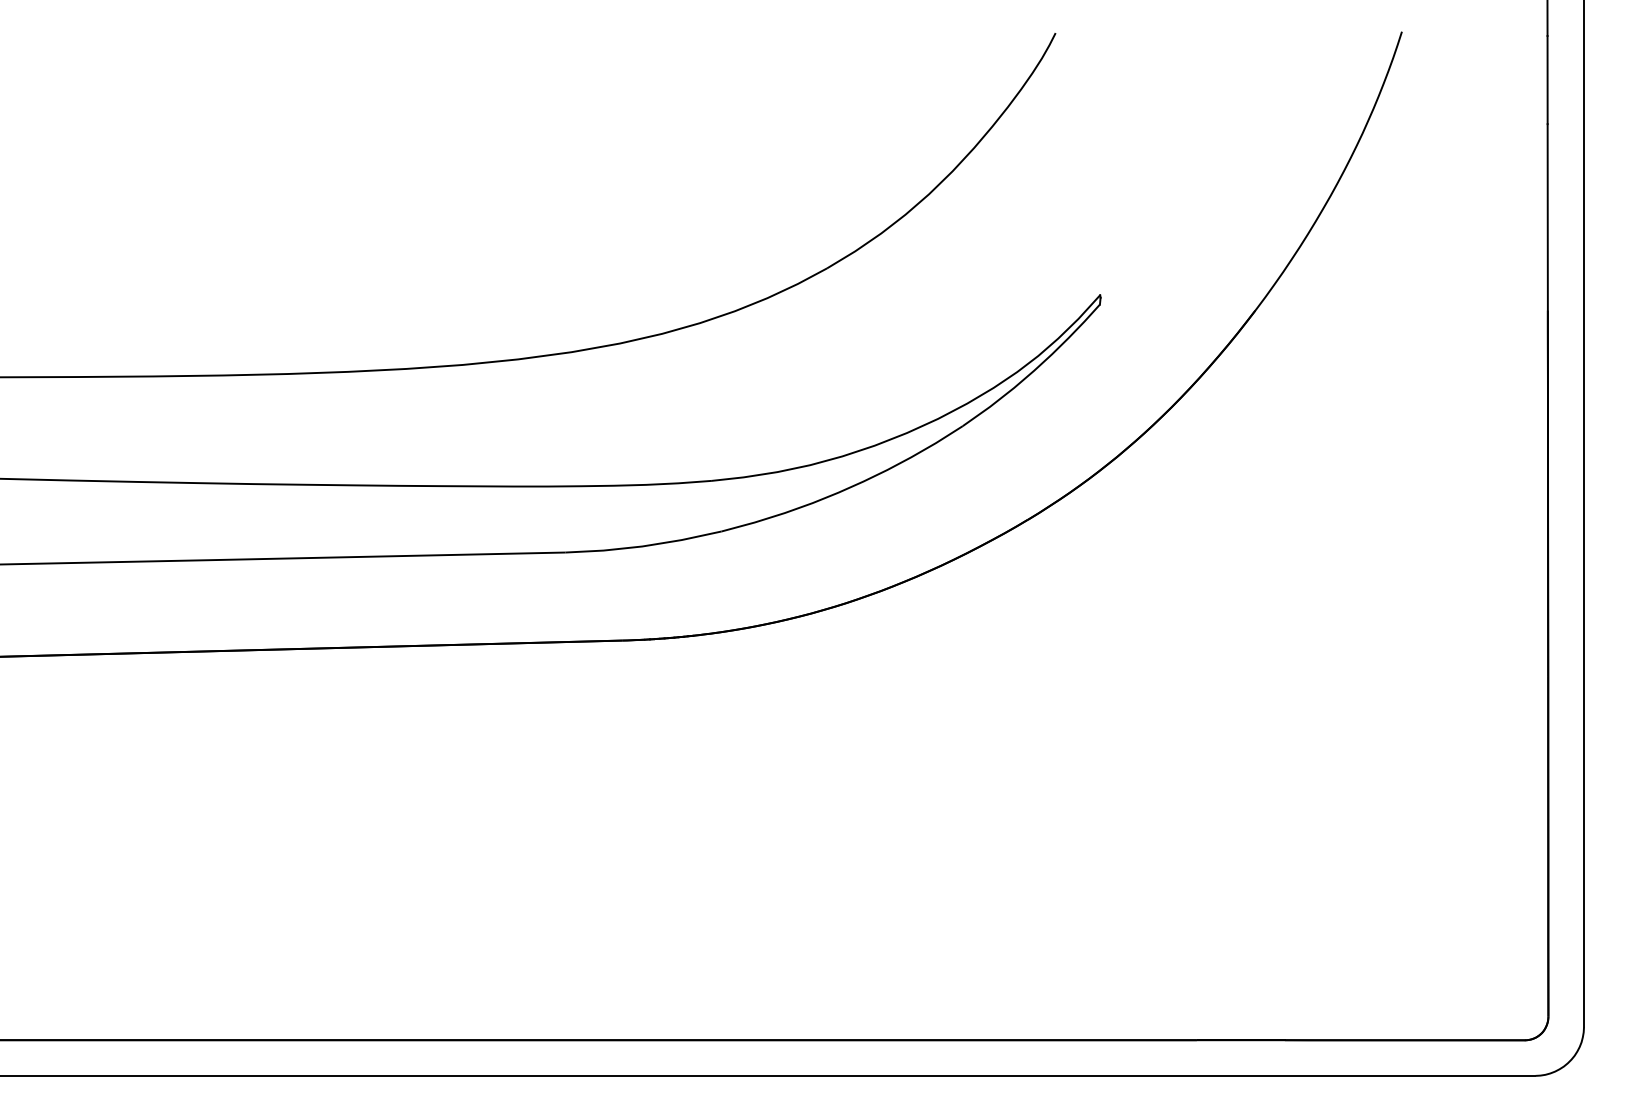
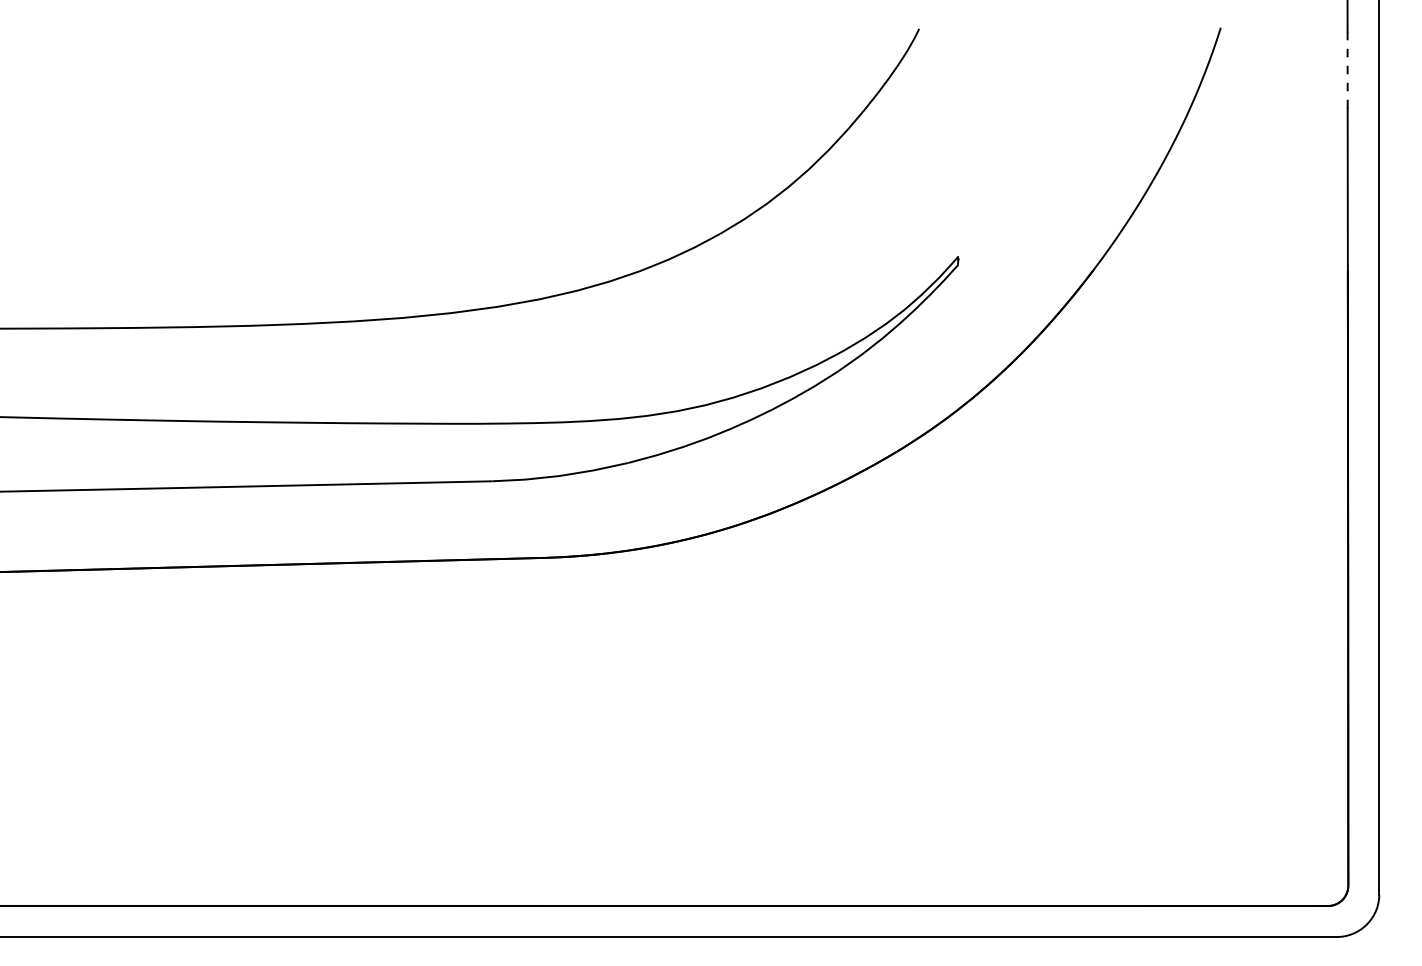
line: (1547, 79) -> (1347, 69), solid -> dashed

